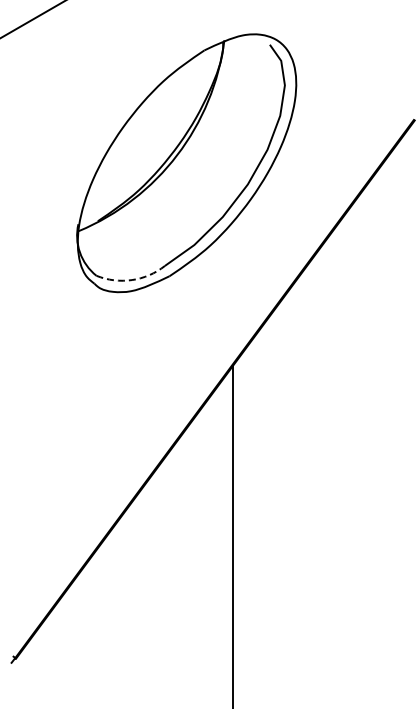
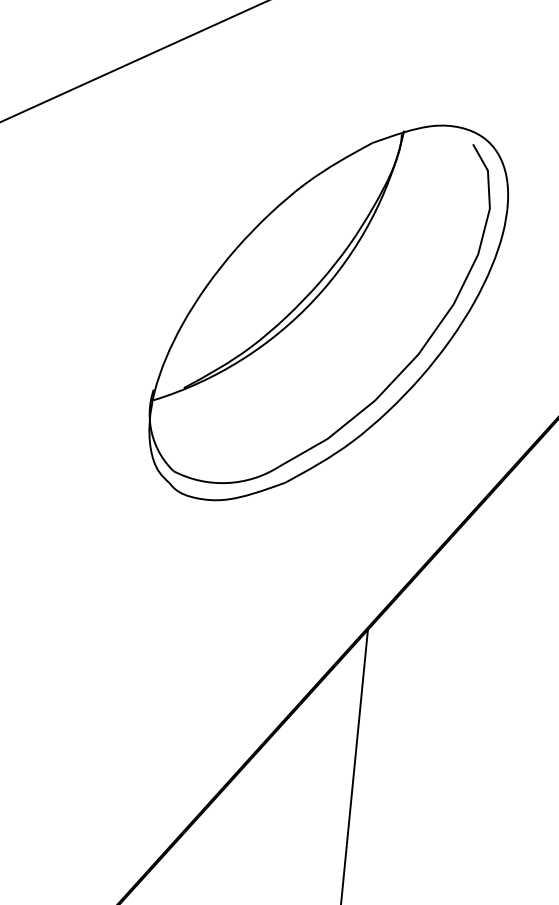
arc: (132, 280) -> (227, 483), dashed -> solid

